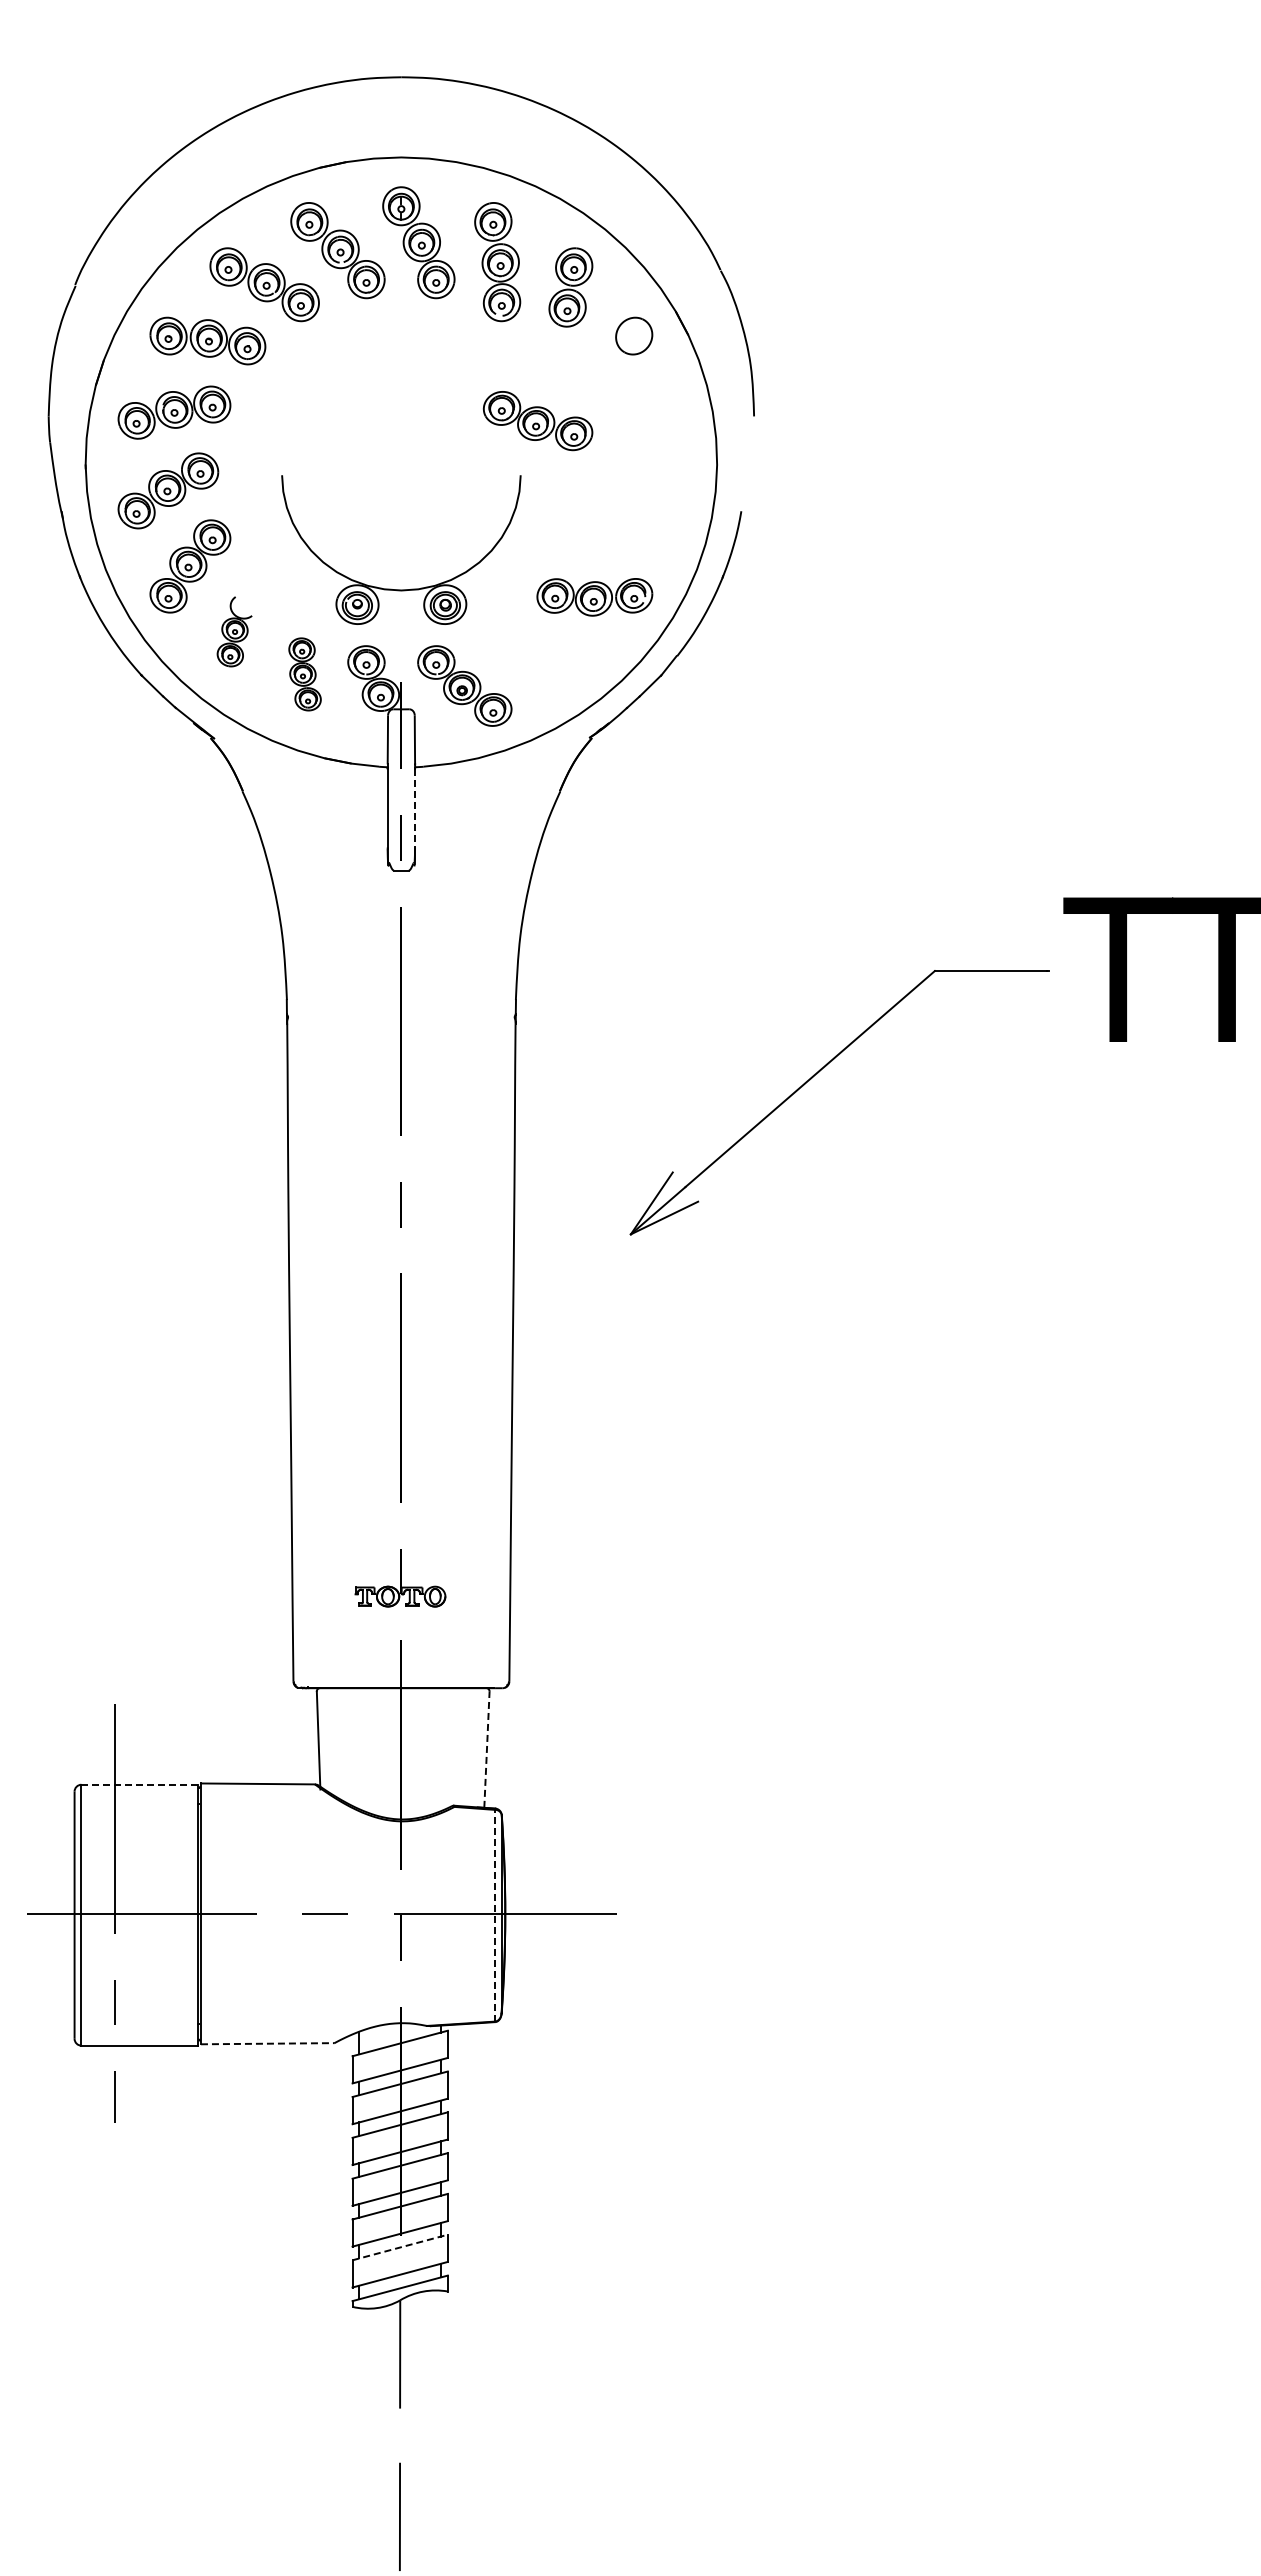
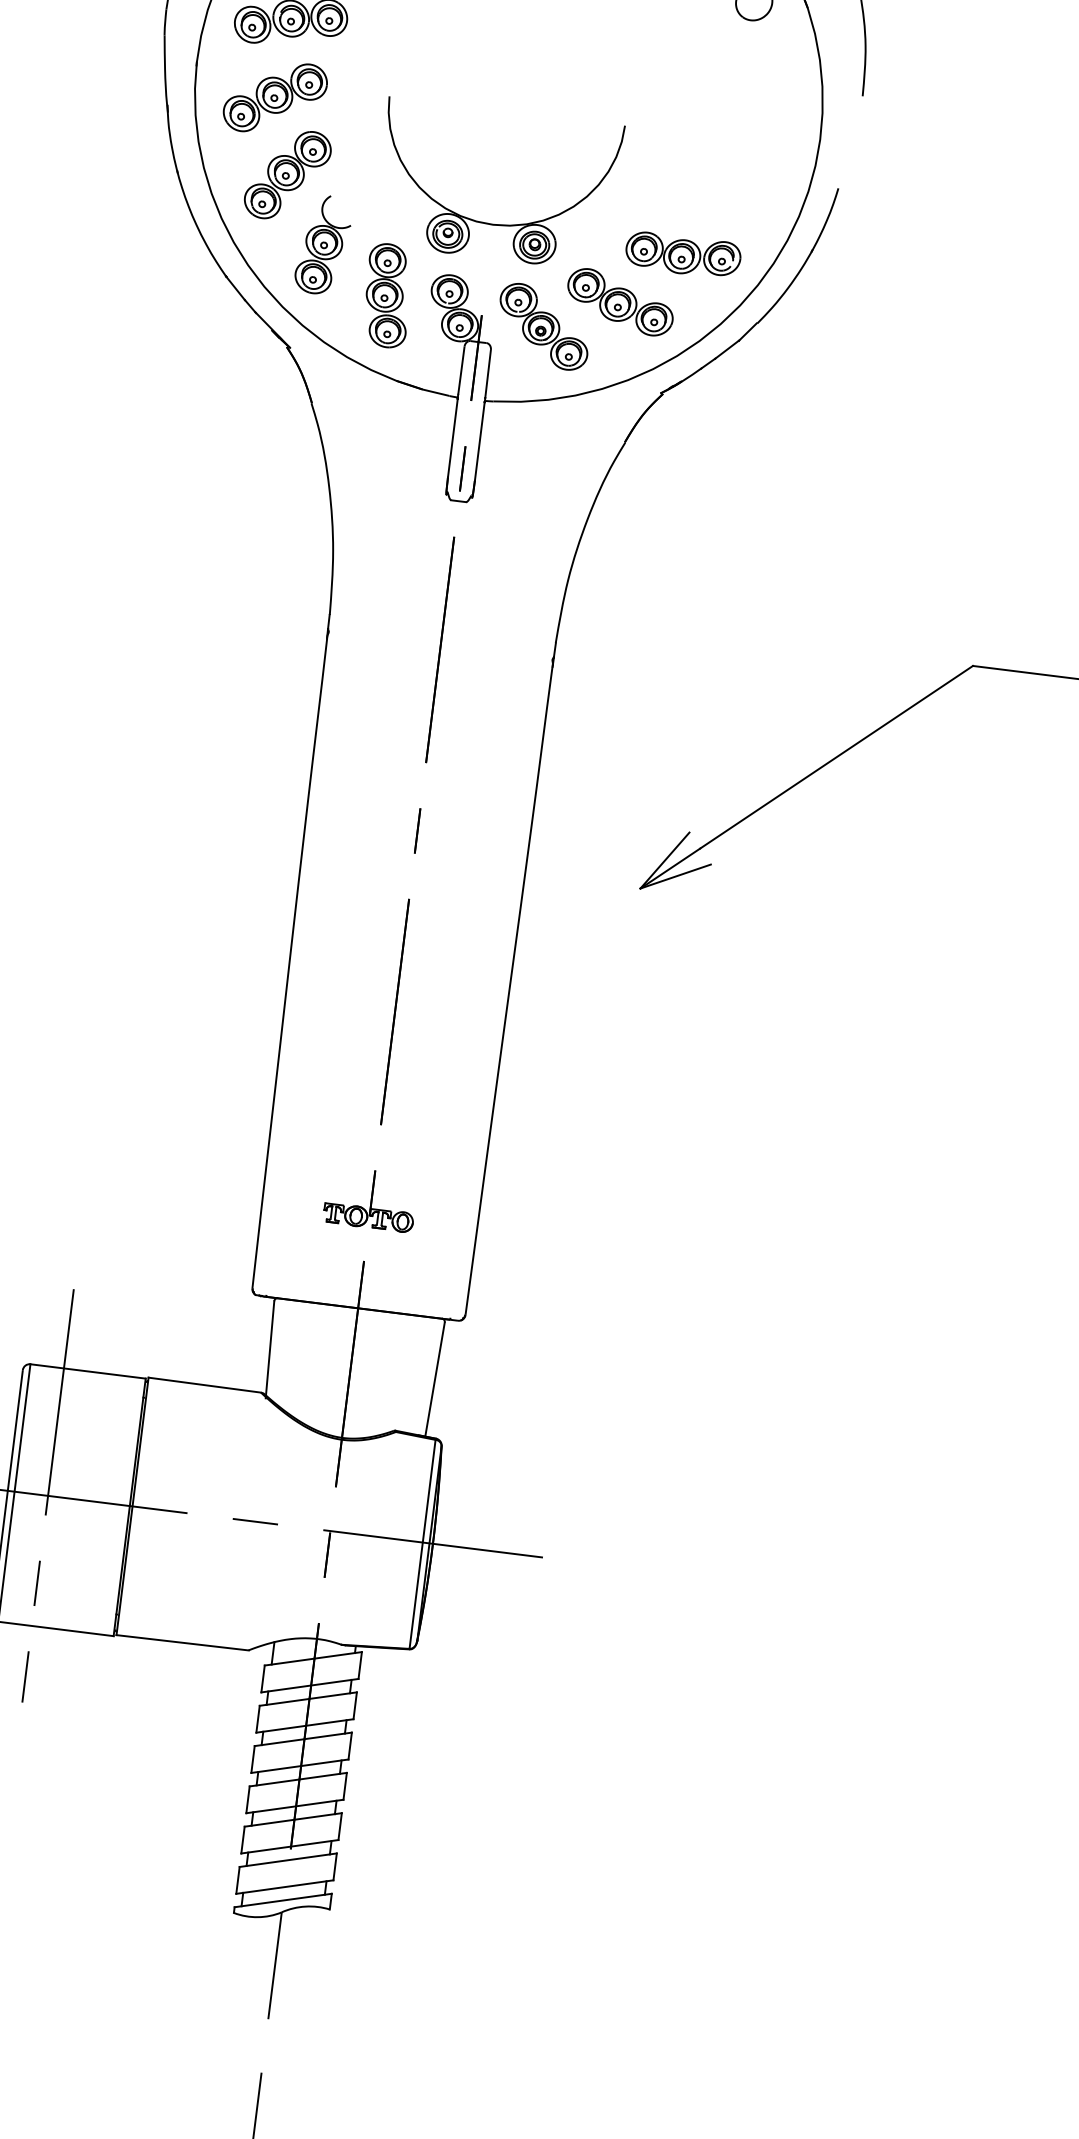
part: (537, 421) -> (619, 302), moved
part: (234, 631) -> (323, 244), size x1.43
part: (304, 674) -> (387, 295), size x1.43
line: (415, 808) -> (480, 441), dashed -> solid
line: (486, 1749) -> (434, 1379), dashed -> solid
line: (139, 1784) -> (87, 1371), dashed -> solid
line: (495, 1915) -> (423, 1544), dashed -> solid
line: (267, 2043) -> (182, 1642), dashed -> solid
line: (400, 2247) -> (288, 1860), dashed -> solid

